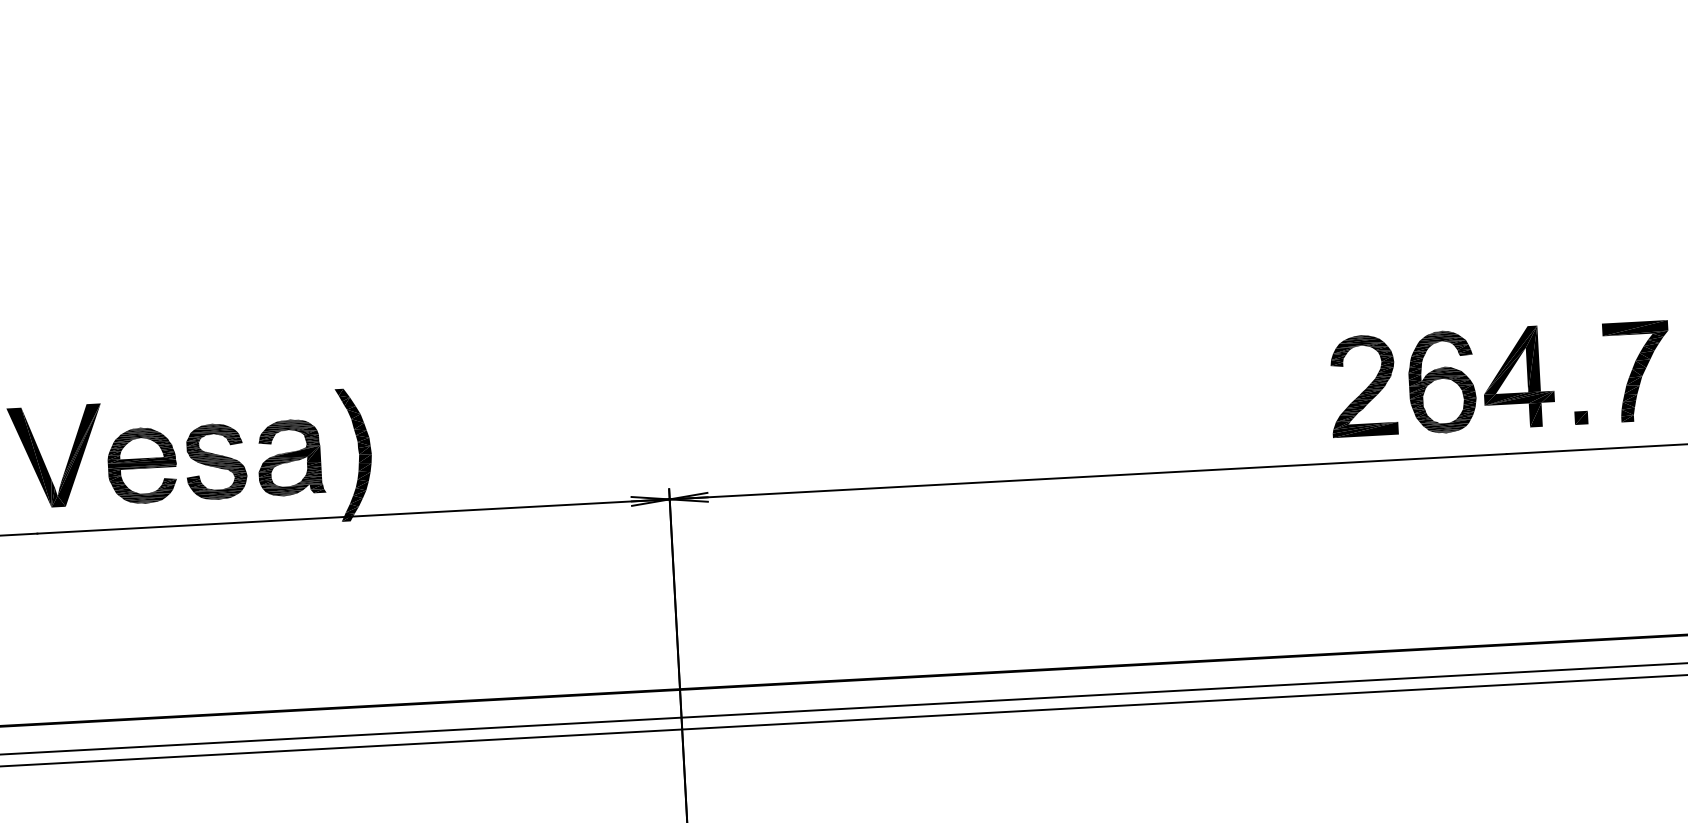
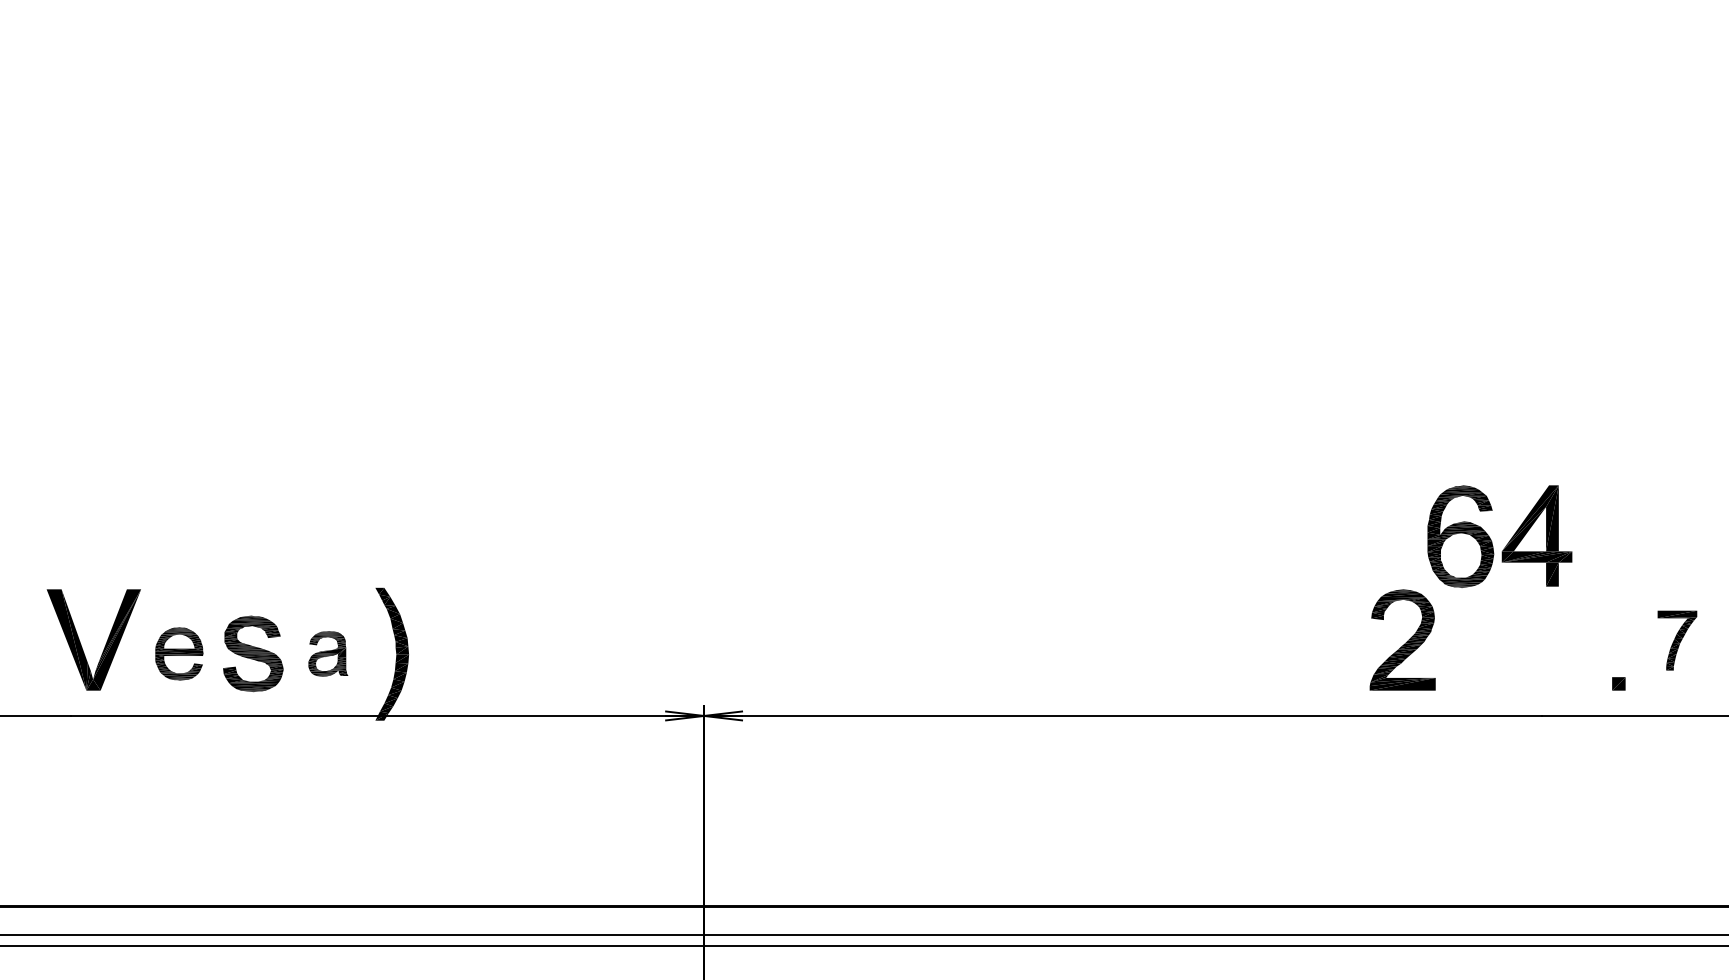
part: (1637, 371) -> (1677, 640), size x0.6
part: (1473, 383) -> (1491, 539), moved
part: (291, 457) -> (328, 653), size x0.6
part: (142, 465) -> (179, 653), size x0.7

